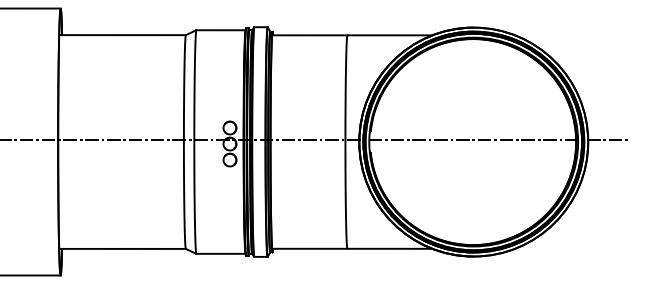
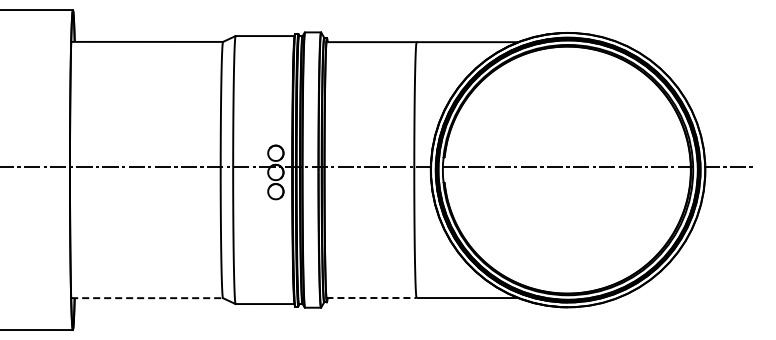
line: (122, 249) -> (147, 298), solid -> dashed
line: (310, 249) -> (372, 298), solid -> dashed

